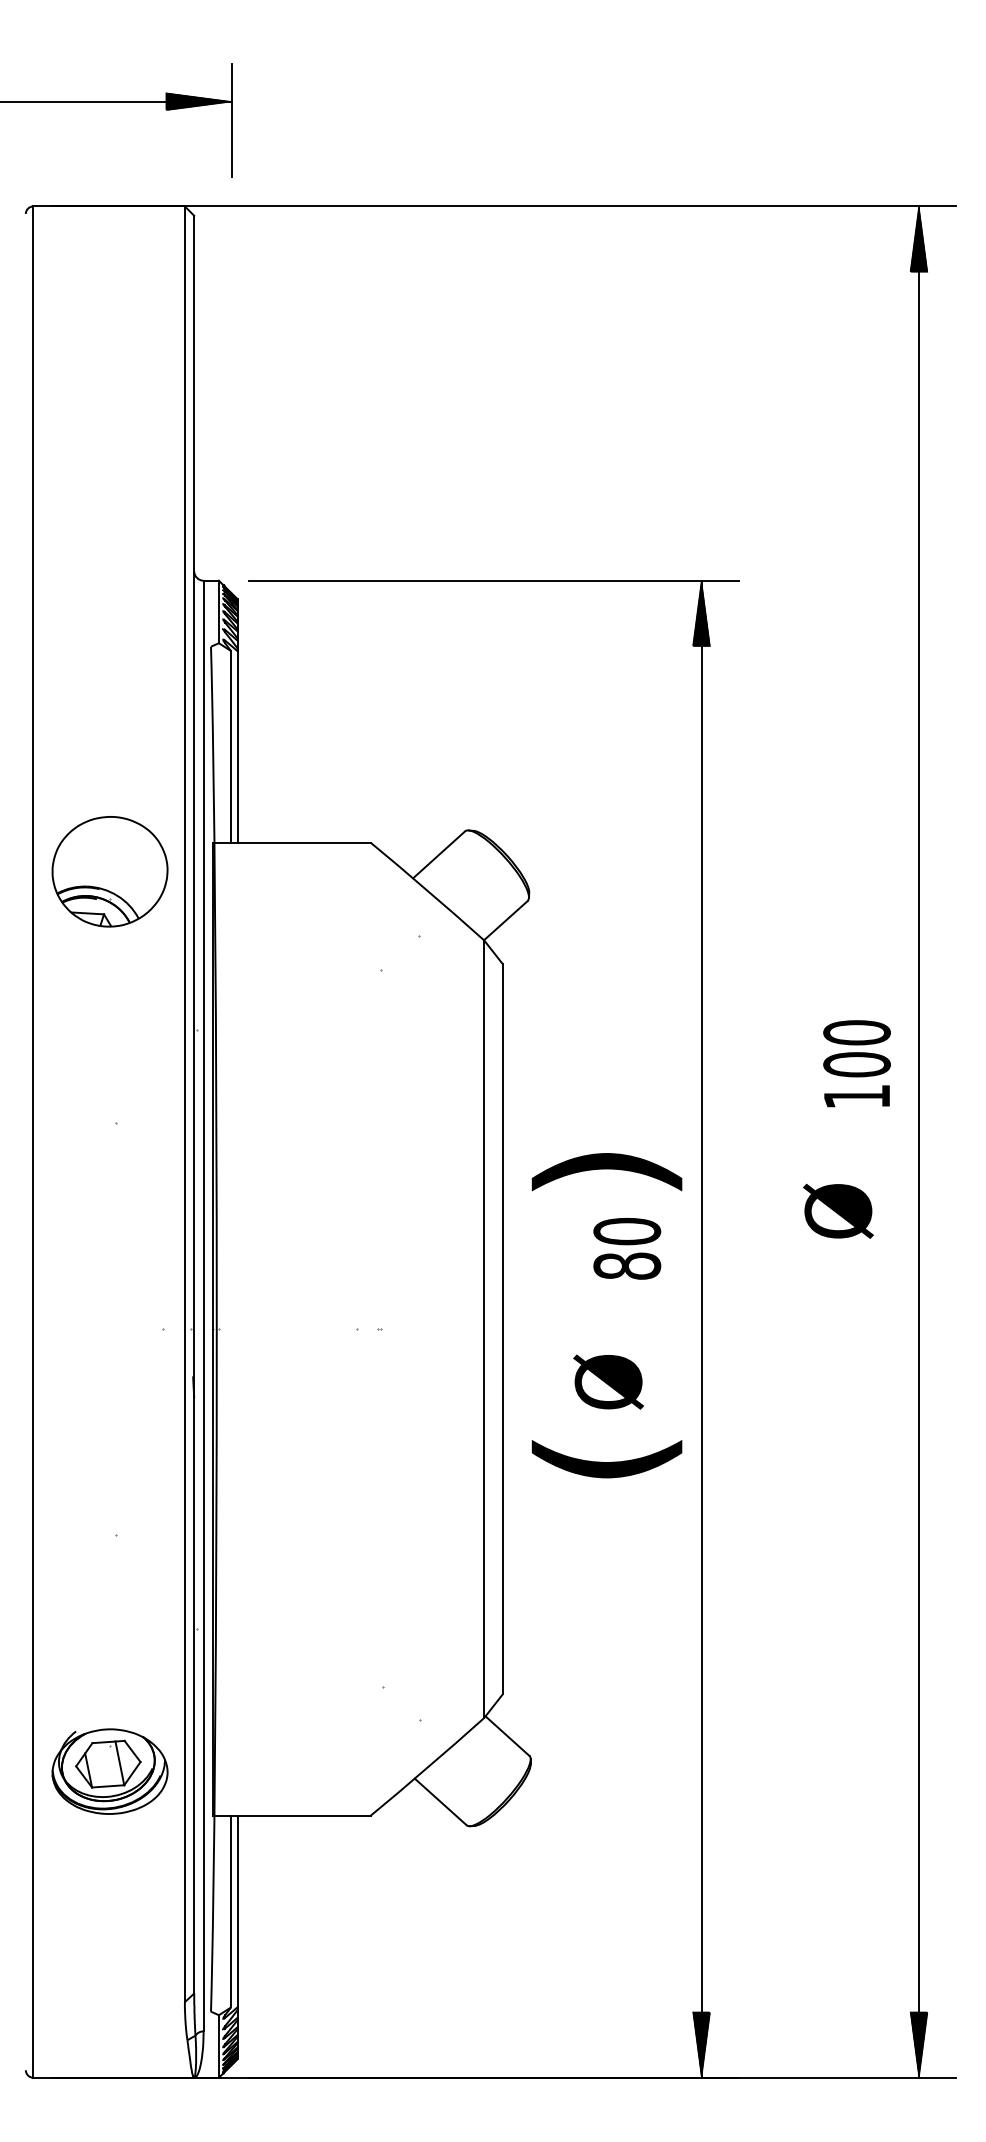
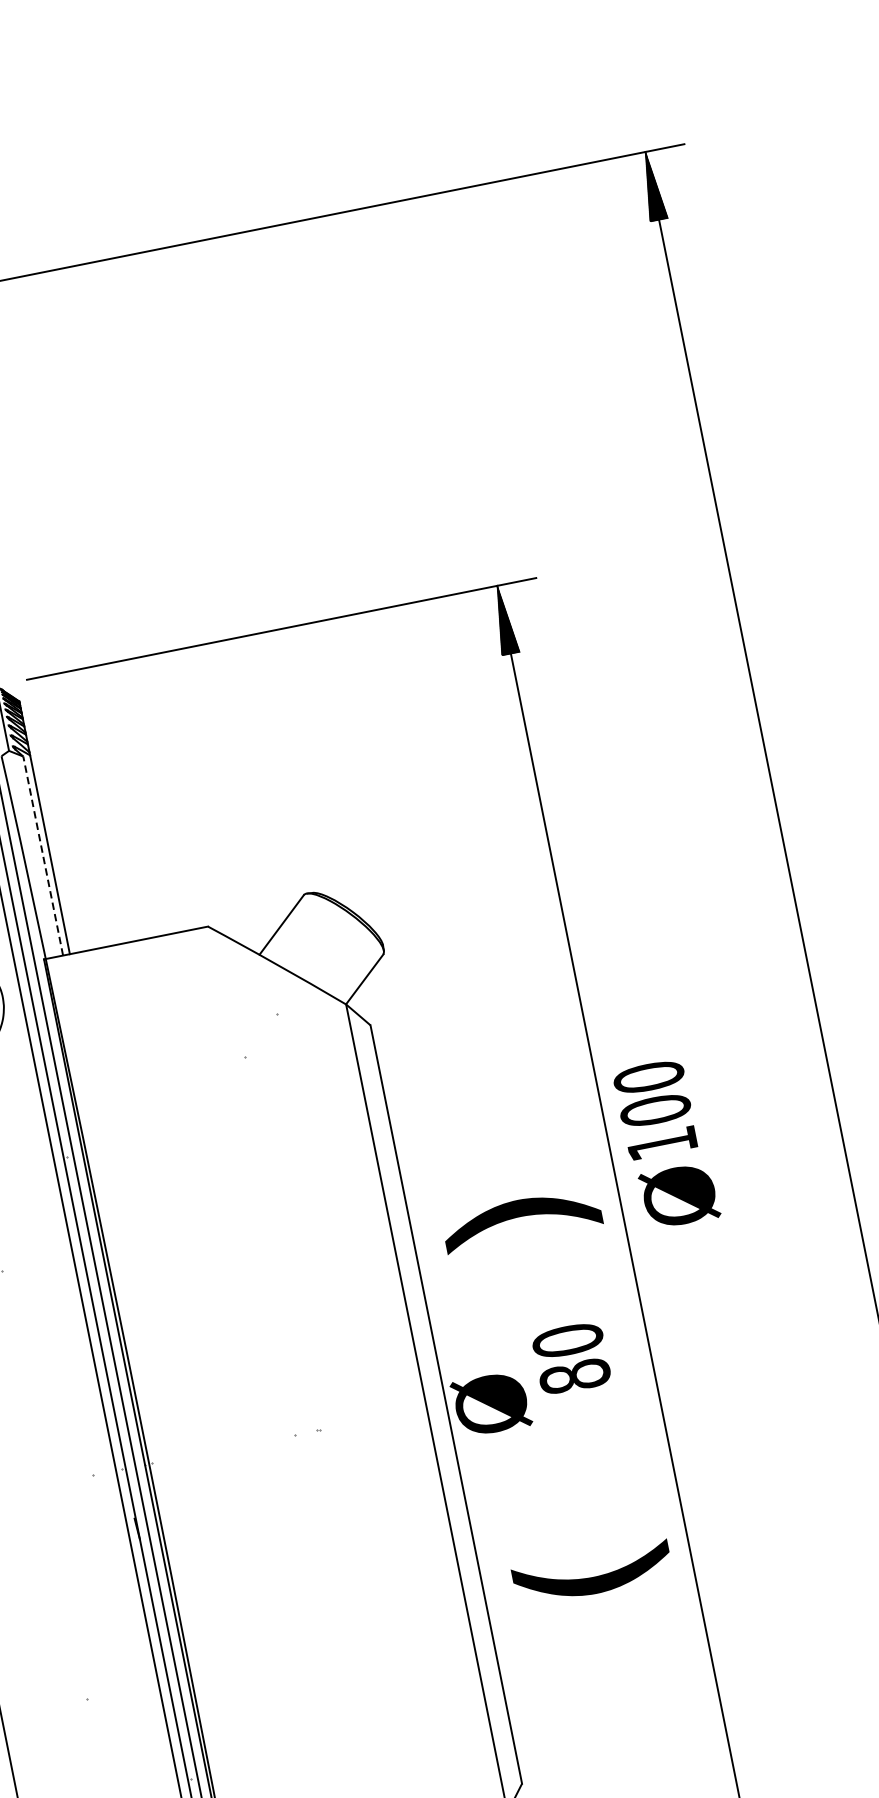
line: (231, 746) -> (43, 855), solid -> dashed
text: (856, 1063) -> (654, 1109), moved
text: (838, 1210) -> (679, 1195), moved
text: (627, 1248) -> (571, 1358), moved
text: (608, 1381) -> (491, 1403), moved
text: (606, 1459) -> (592, 1574), moved

